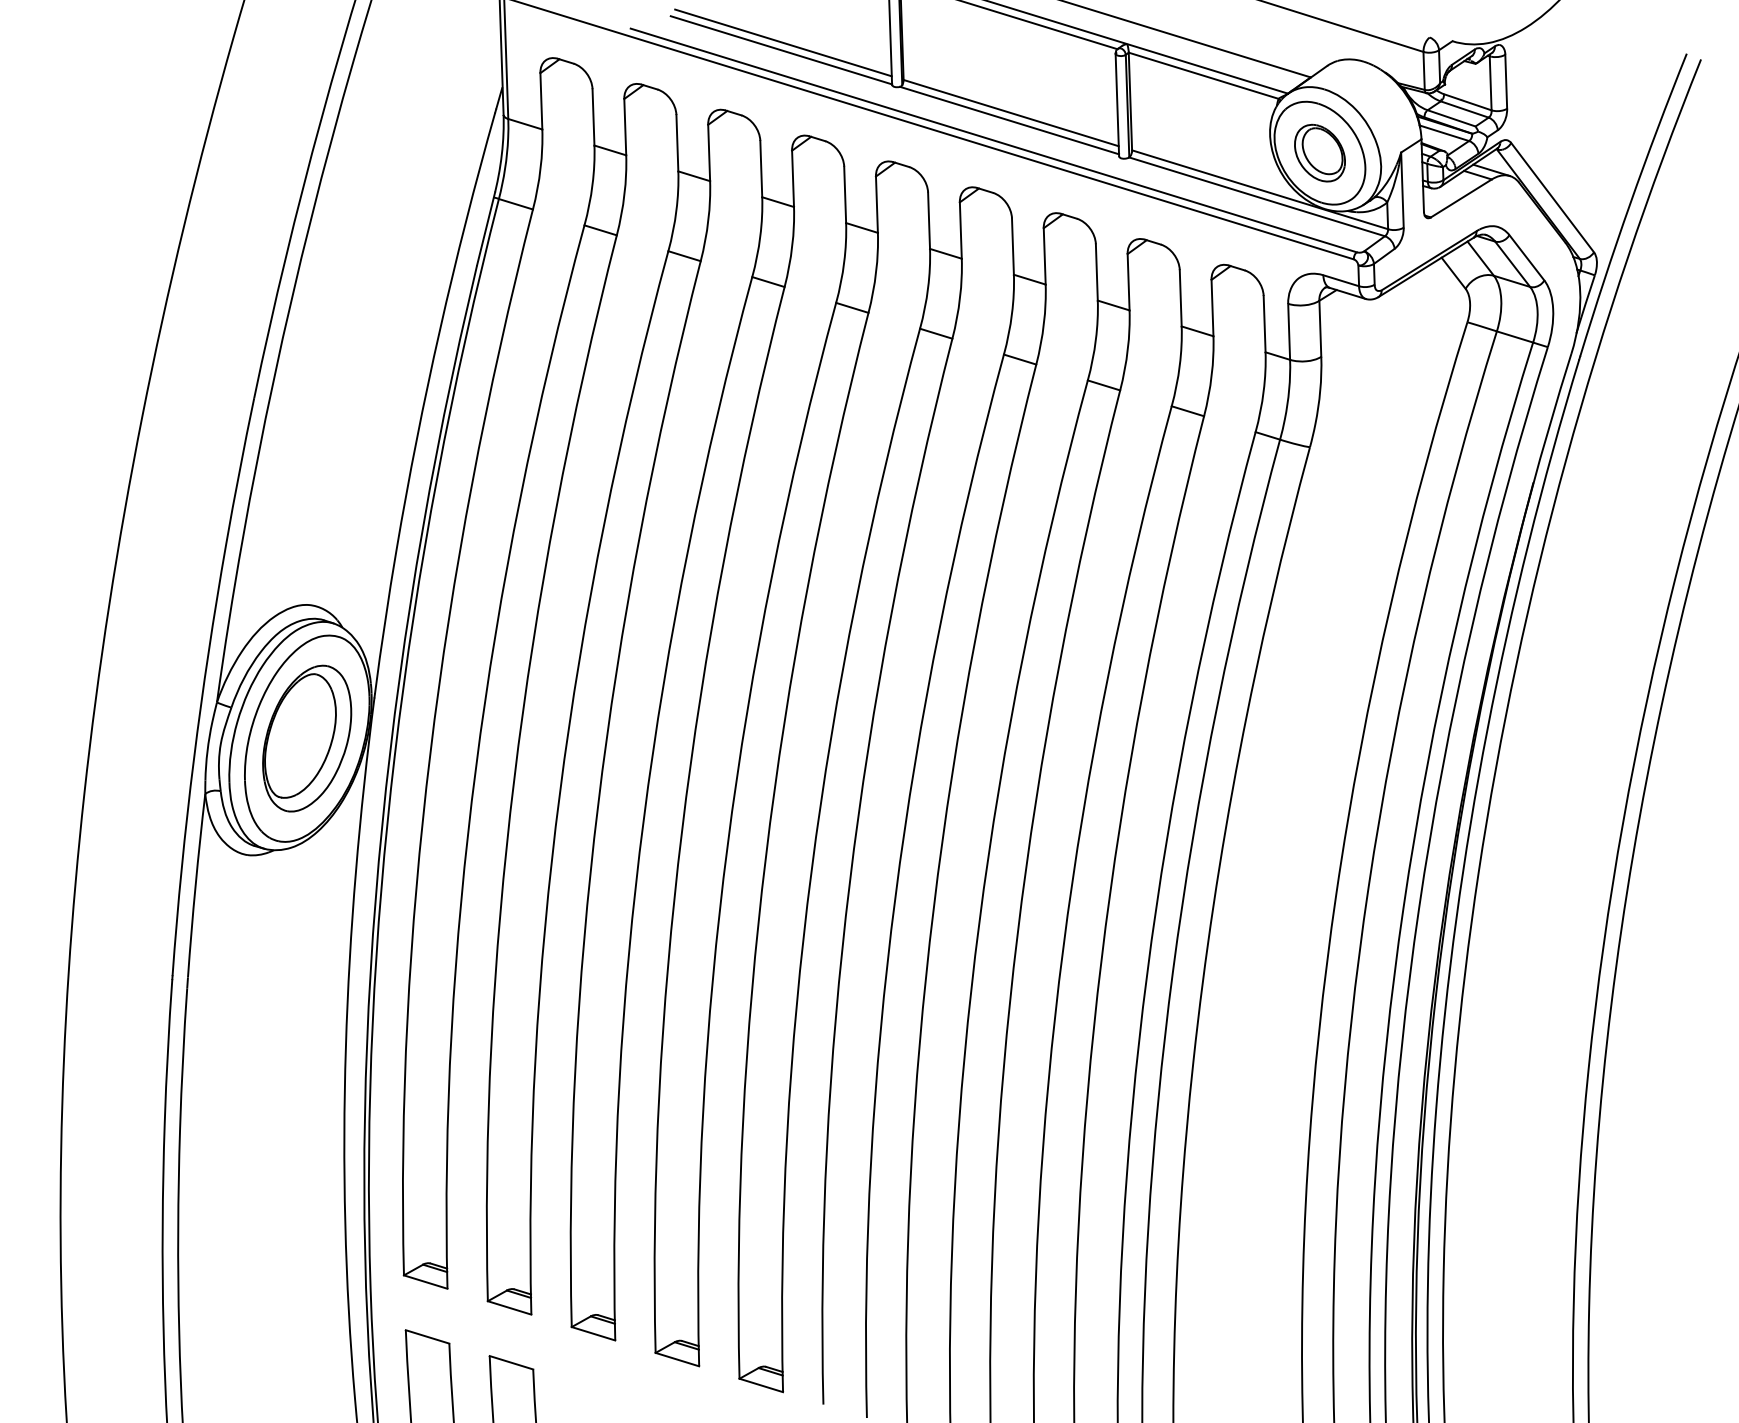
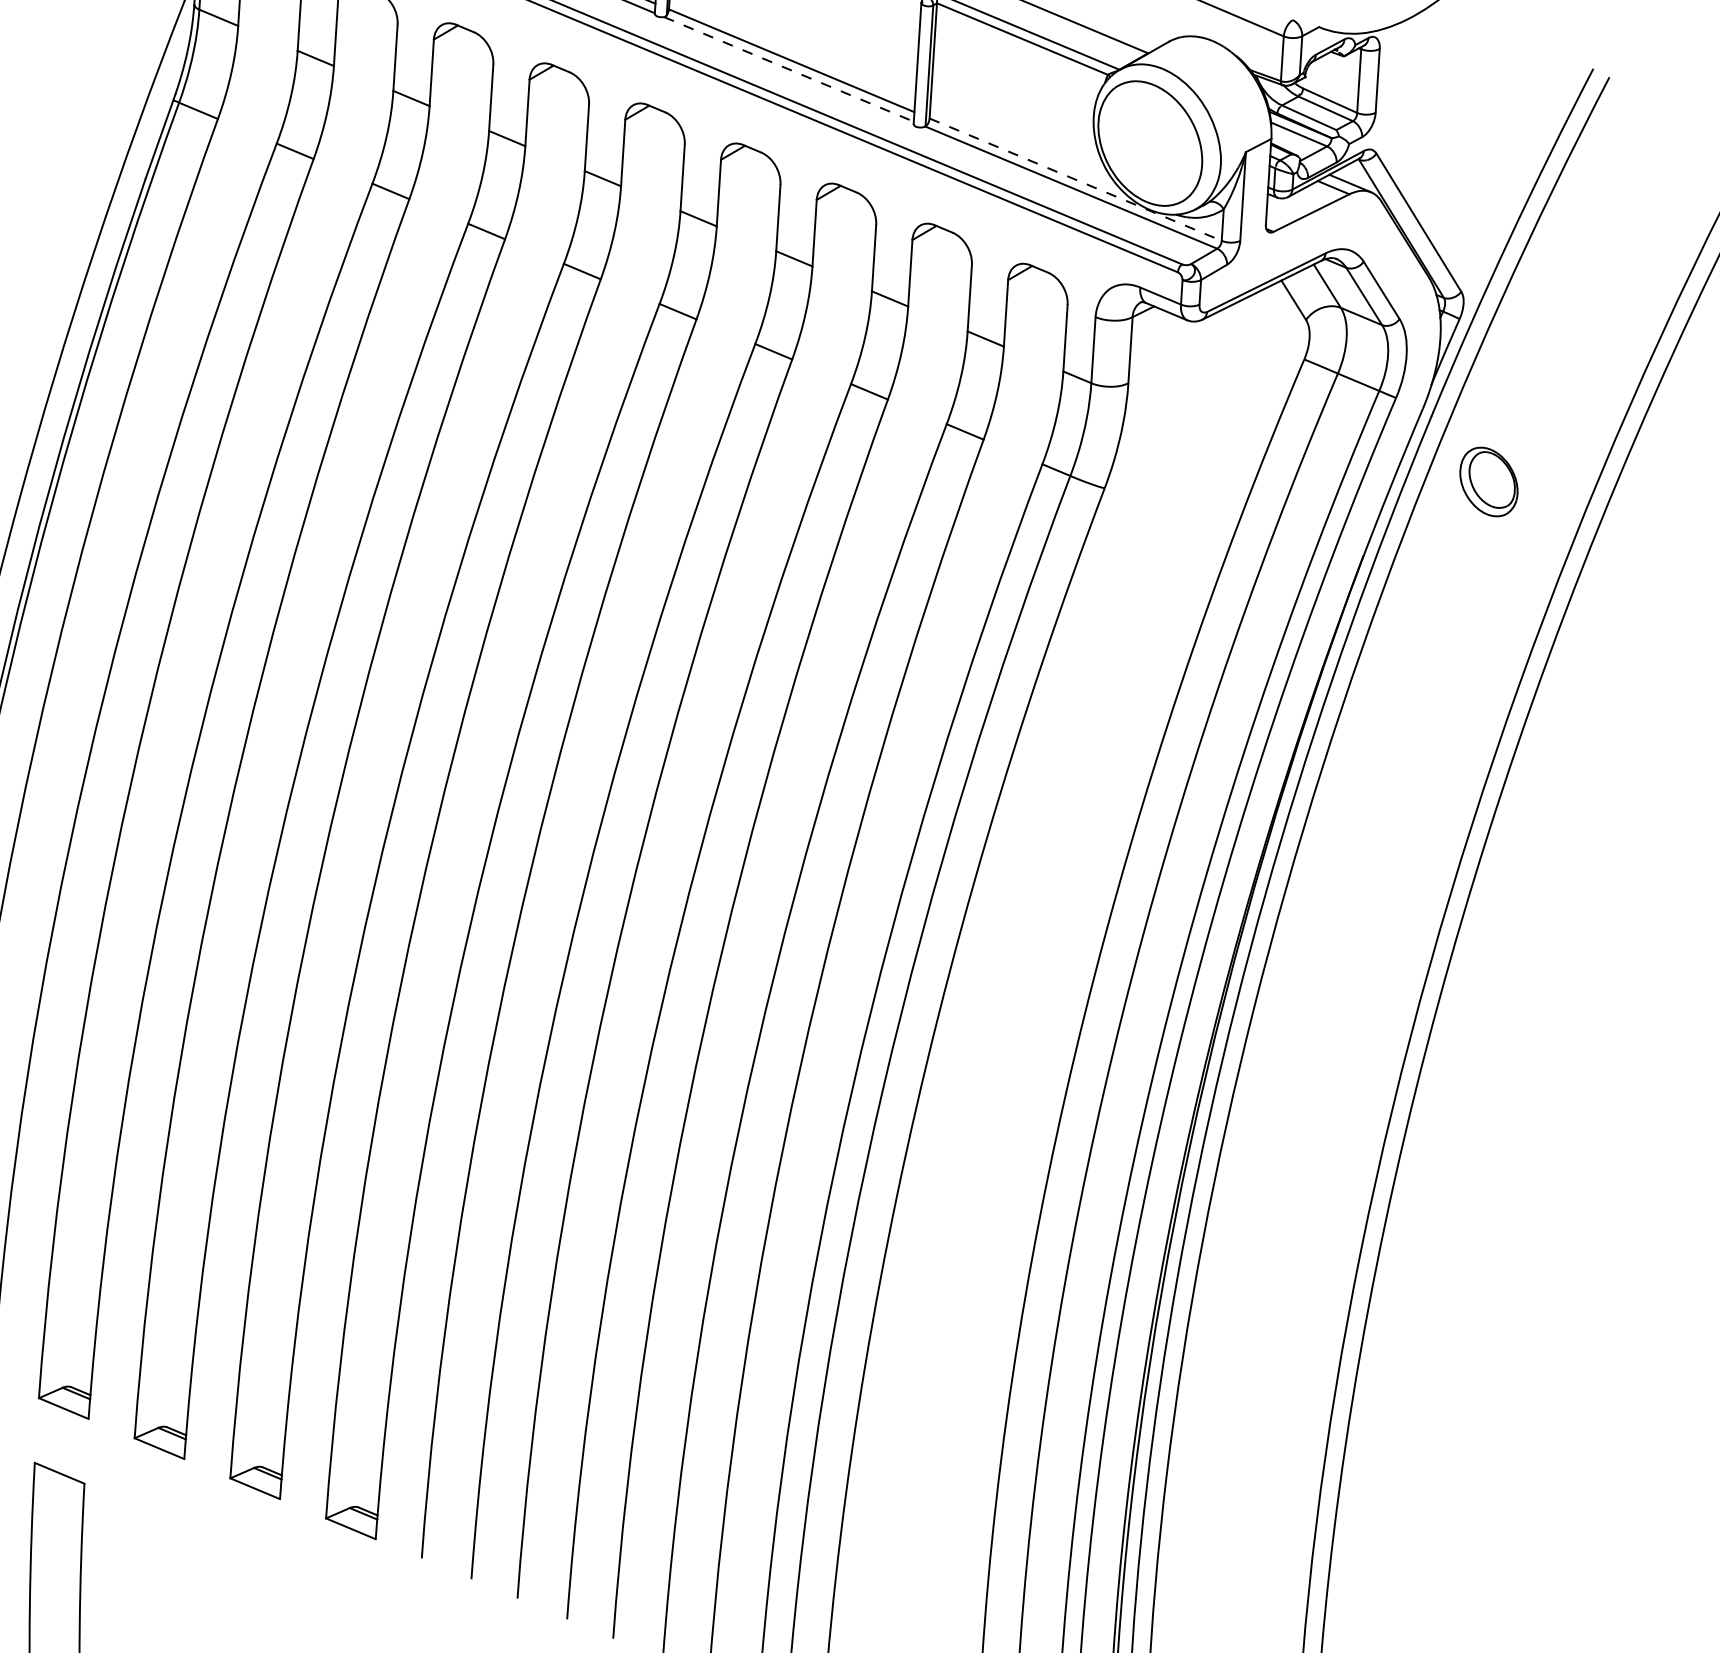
line: (1009, 120) -> (788, 69), solid -> dashed
part: (1319, 152) -> (1488, 481), moved
line: (1260, 189) -> (1076, 179), solid -> dashed

